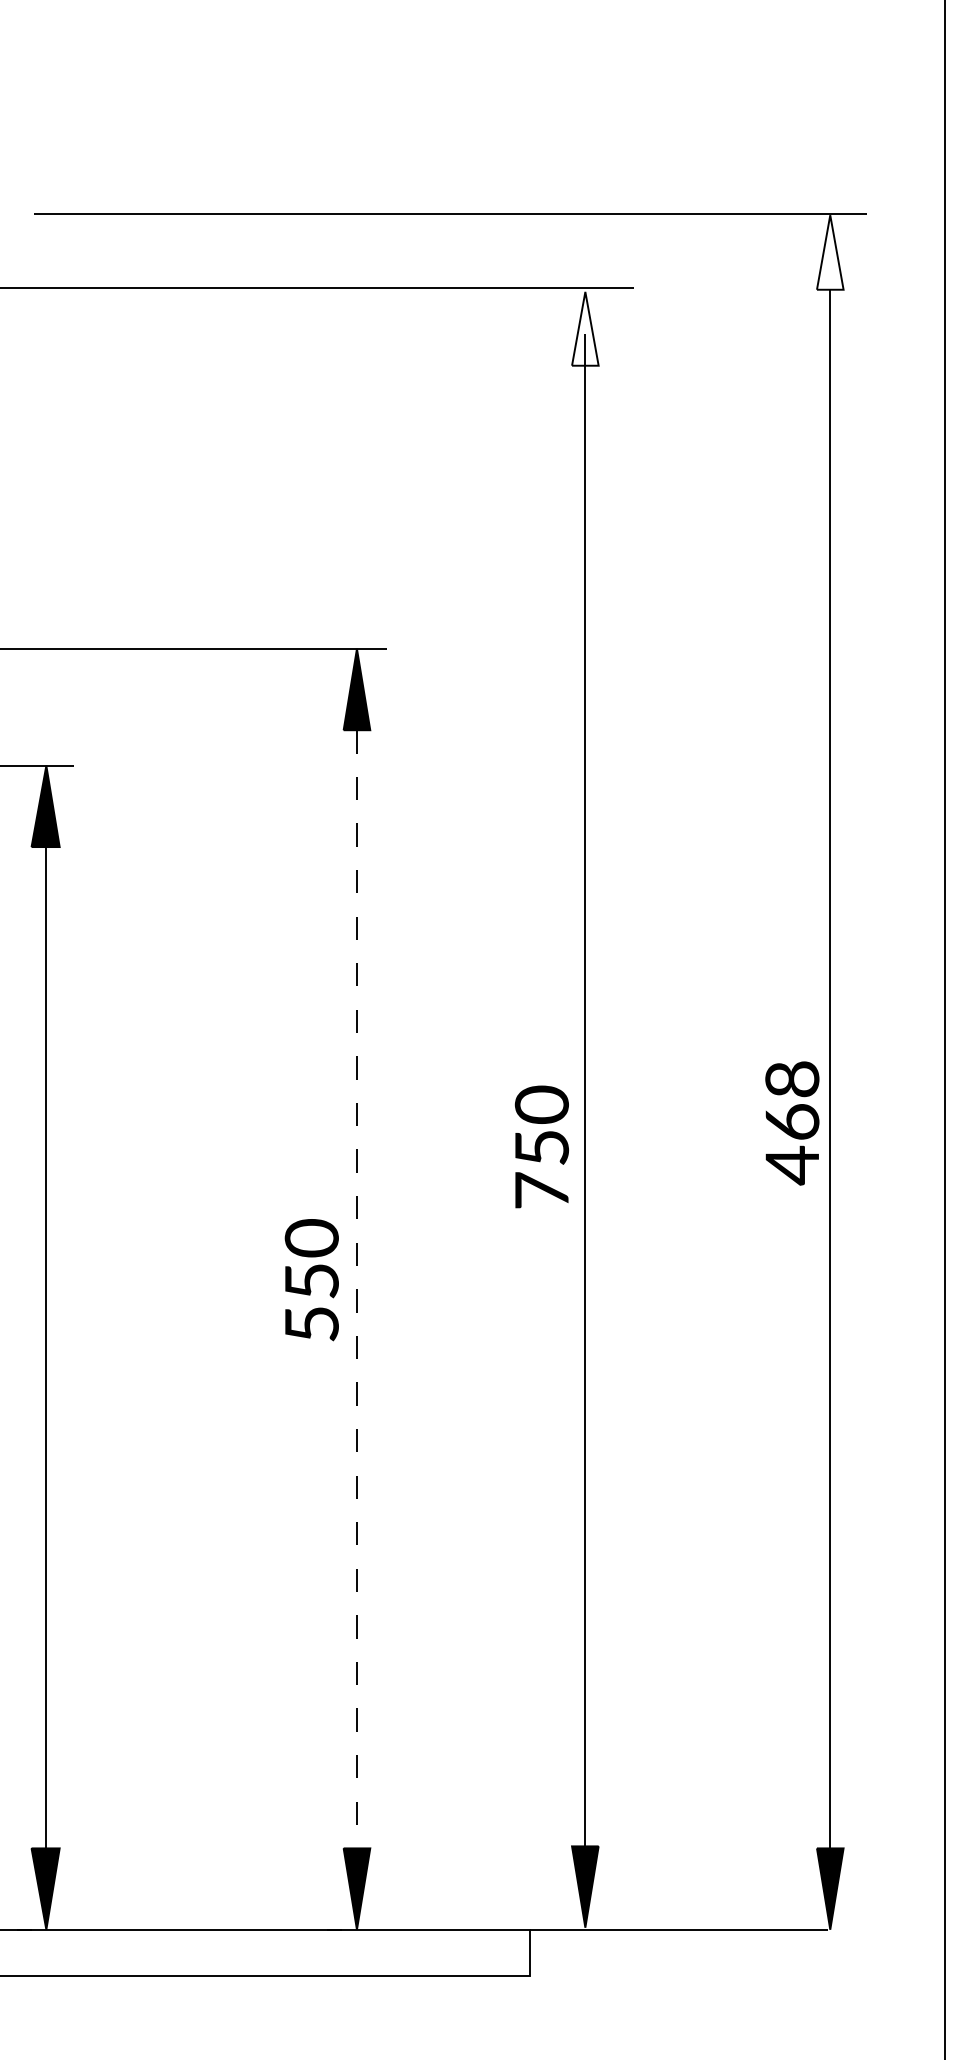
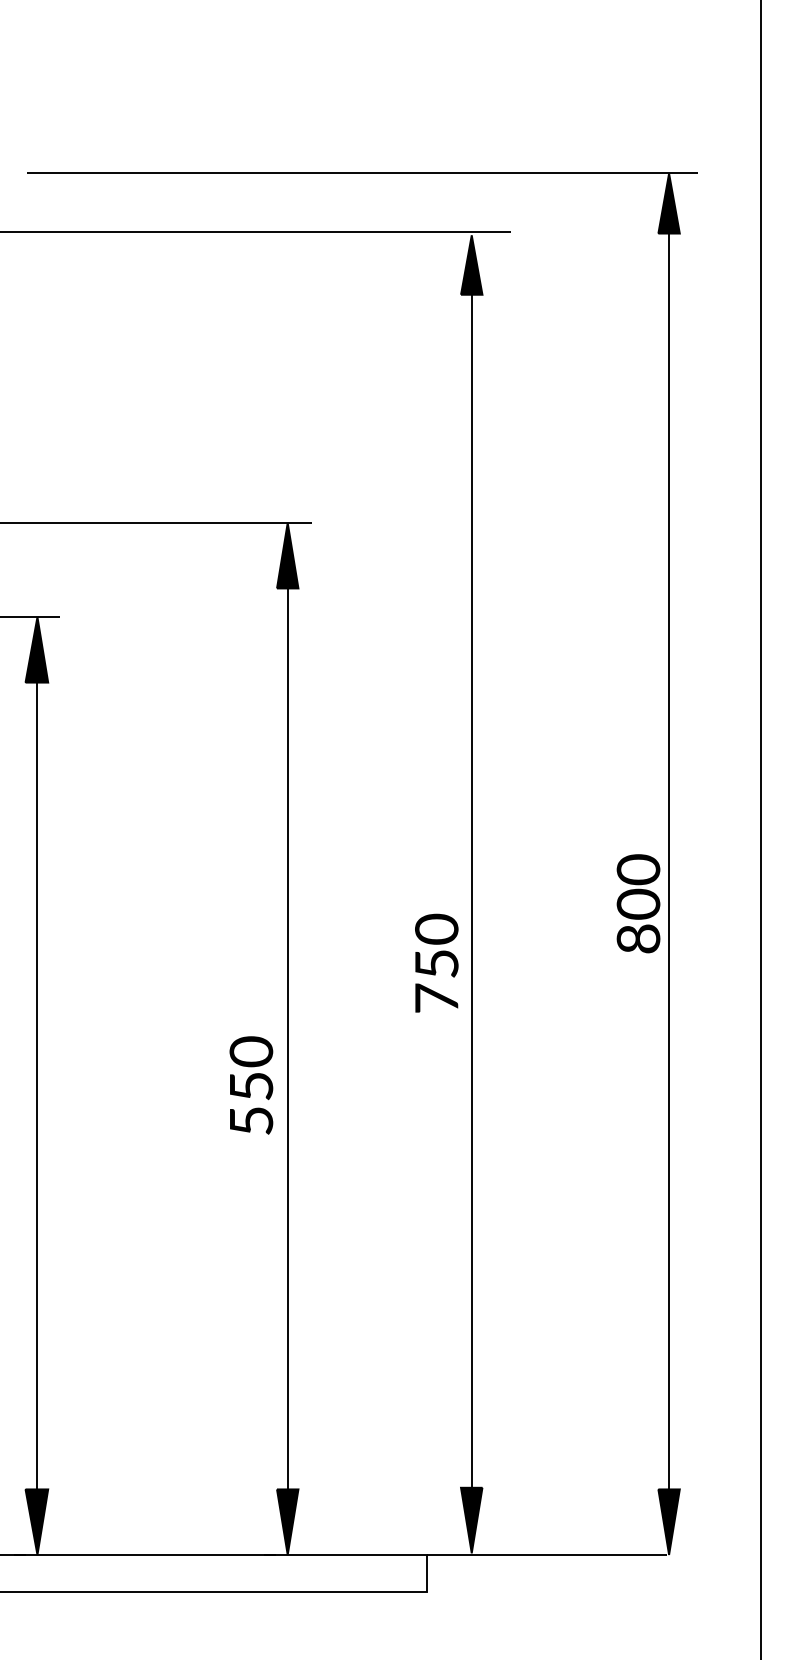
fill: (829, 252) -> (668, 203), added
fill: (585, 328) -> (471, 264), added
text: (792, 1122) -> (638, 904), 468 -> 800
text: (541, 1146) -> (436, 962), moved
text: (312, 1280) -> (251, 1085), moved
line: (356, 1290) -> (287, 1039), dashed -> solid

